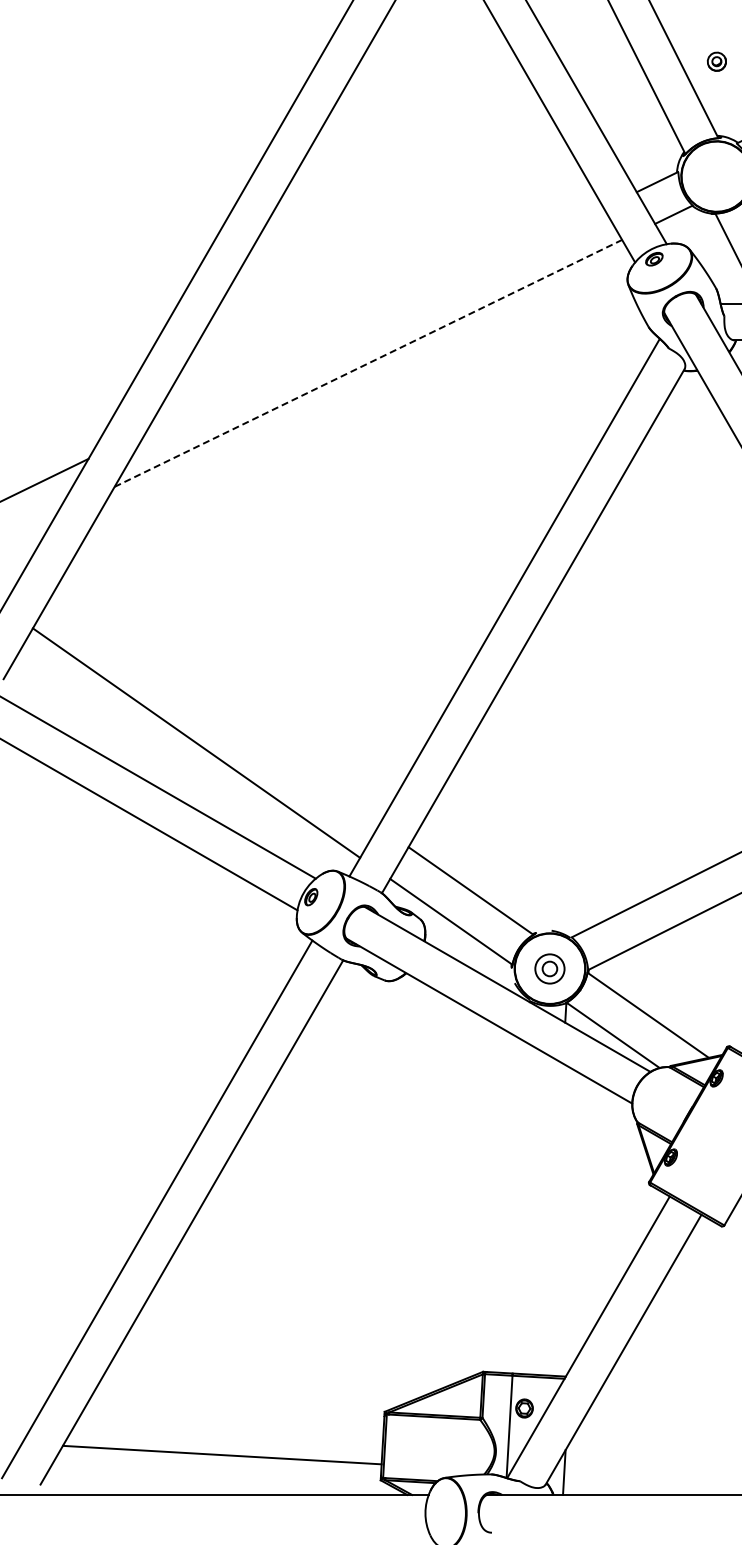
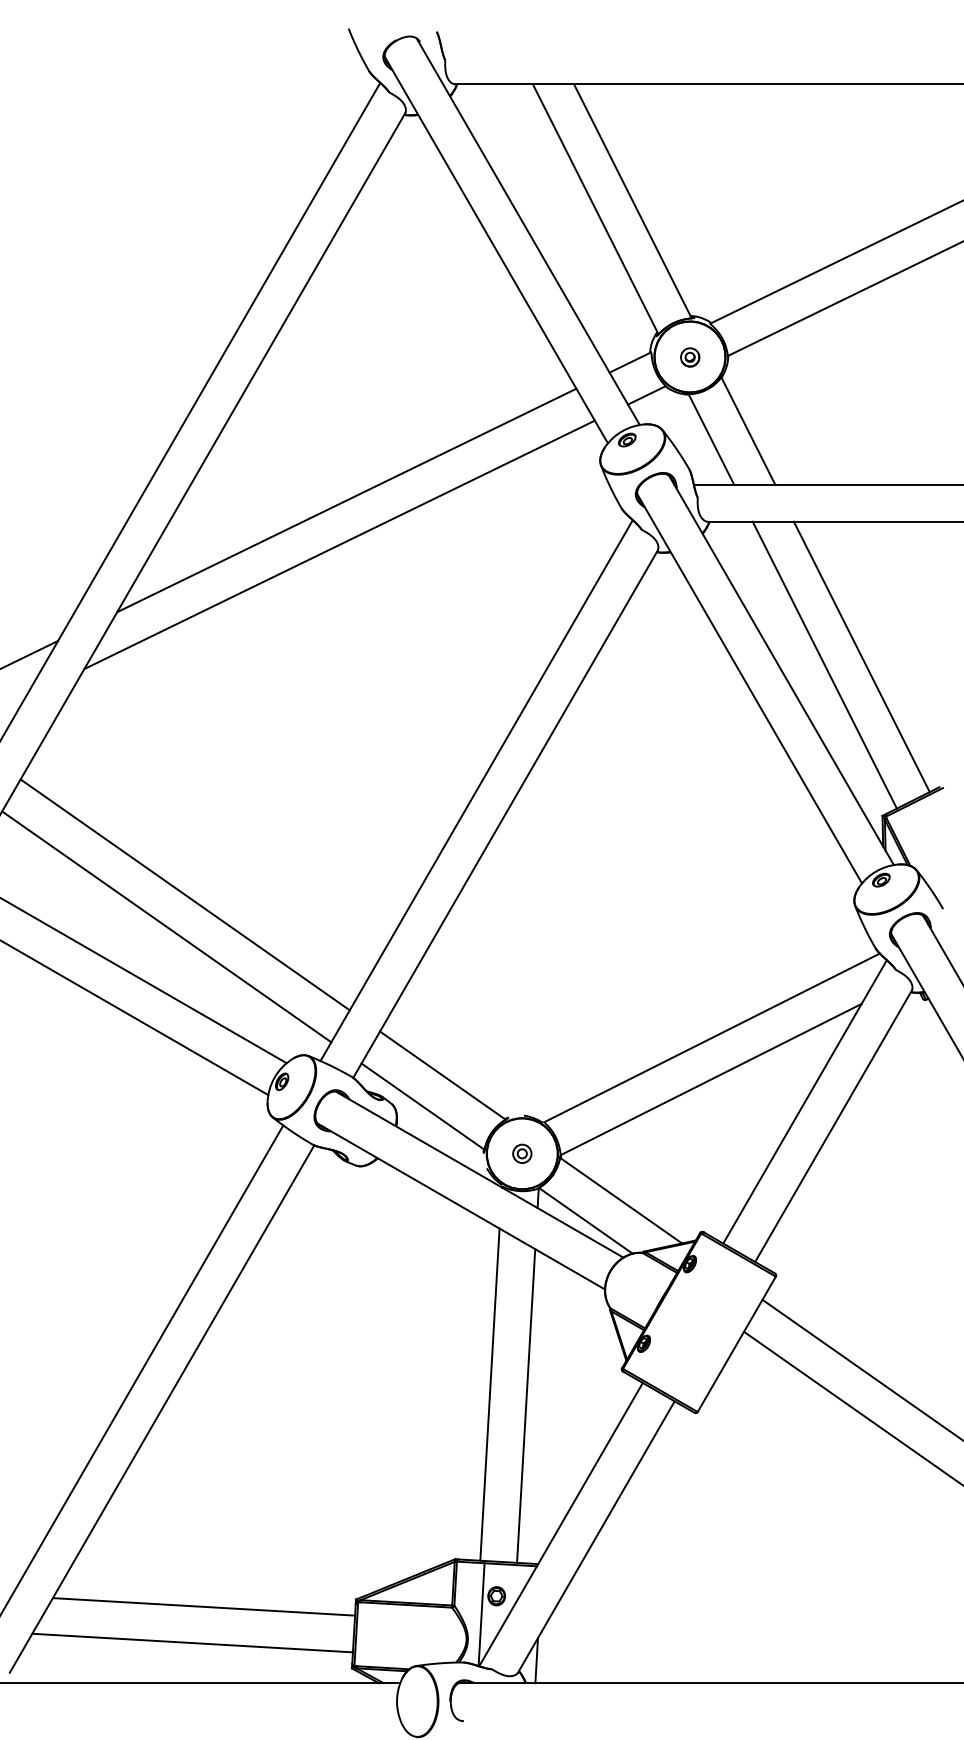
part: (717, 61) -> (690, 357), moved
line: (375, 319) -> (346, 500), added
line: (368, 363) -> (339, 544), dashed -> solid
line: (214, 710) -> (184, 894), added
part: (550, 968) -> (522, 1153), size x0.62
line: (517, 1208) -> (489, 1394), added
line: (554, 1218) -> (526, 1405), added
line: (233, 1418) -> (203, 1606), added

